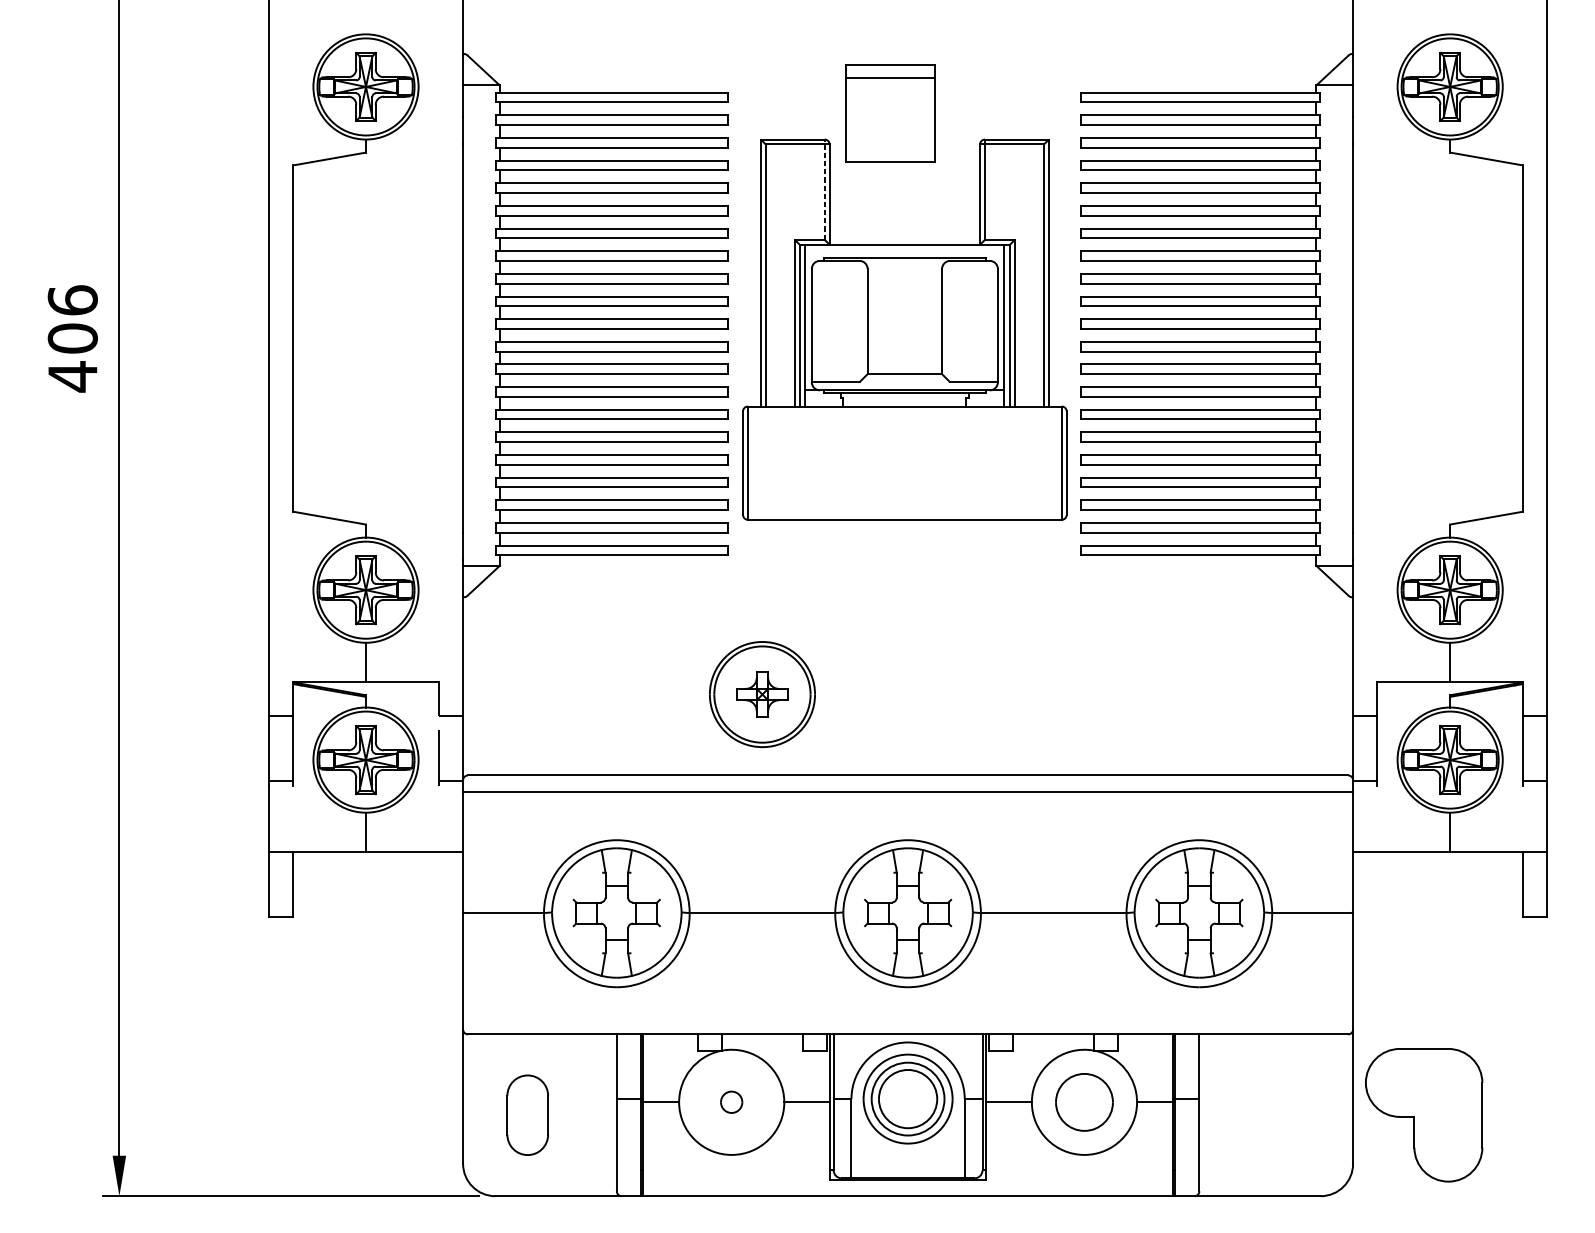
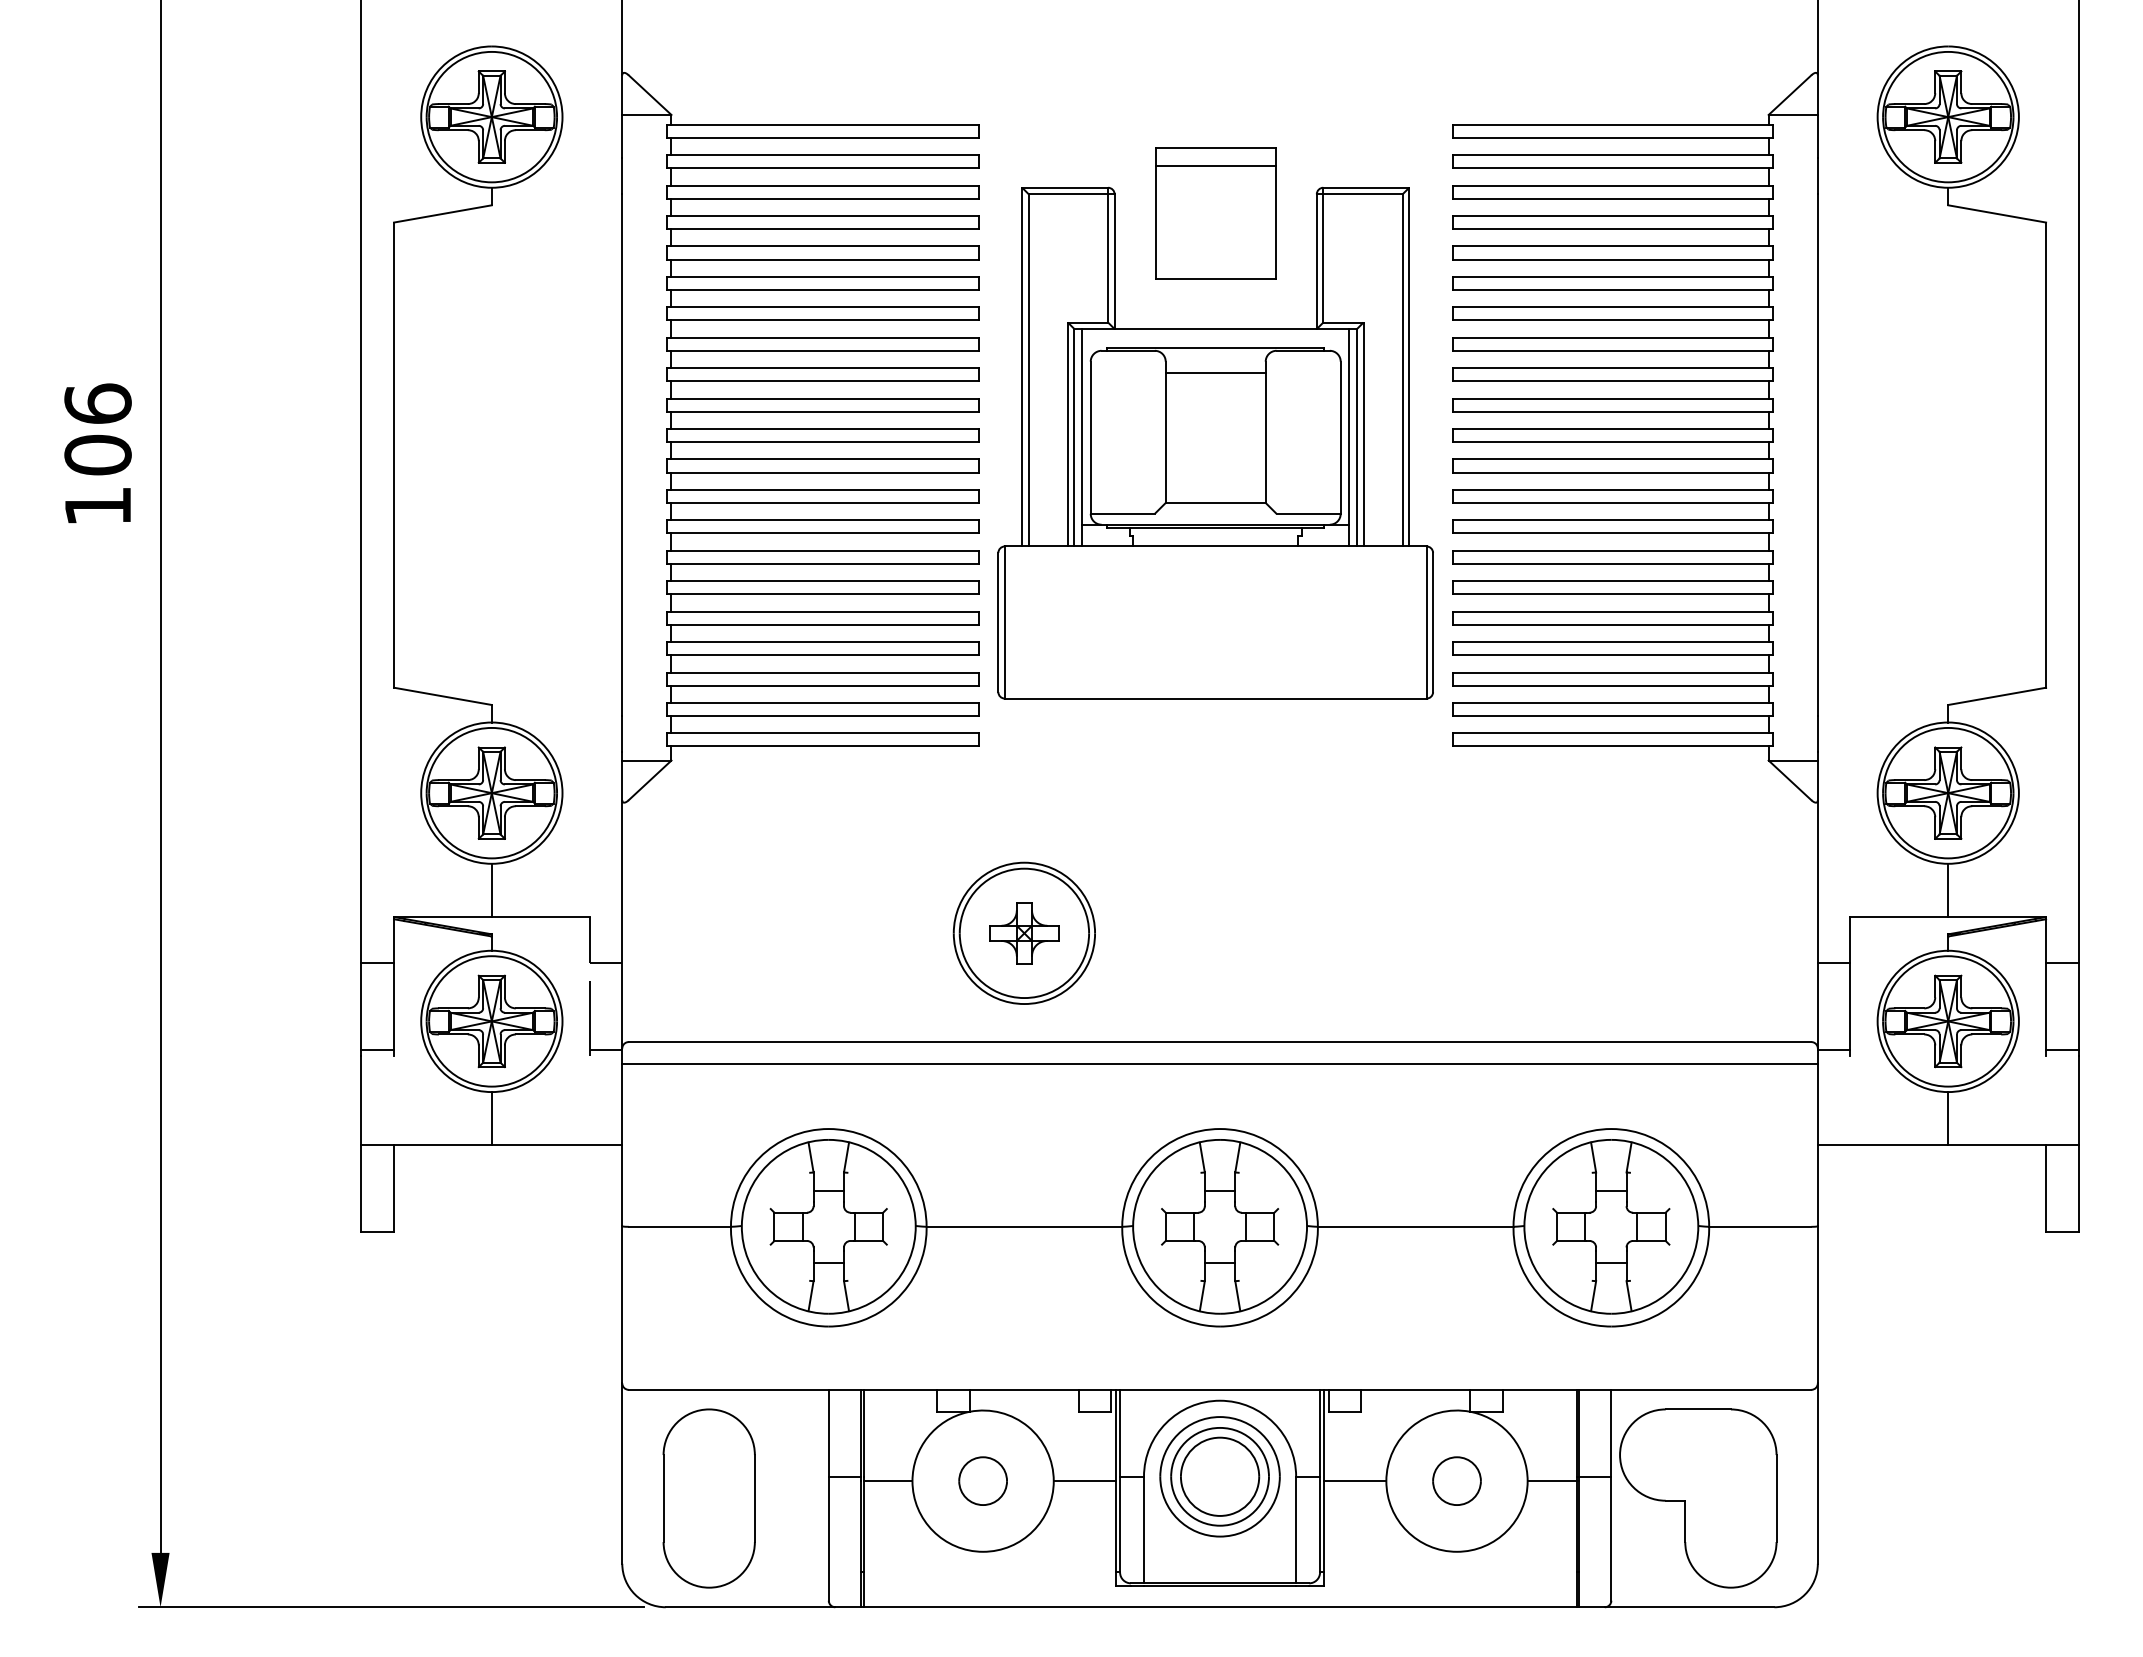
part: (890, 113) -> (1215, 213), moved
line: (825, 189) -> (1108, 254), dashed -> solid
line: (904, 277) -> (1215, 372), added
text: (72, 376) -> (97, 506), 406 -> 106
part: (731, 1101) -> (982, 1480), size x1.67
part: (1084, 1101) -> (1456, 1480), size x0.62
part: (527, 1115) -> (708, 1498), size x1.67
part: (1424, 1115) -> (1698, 1498), moved

